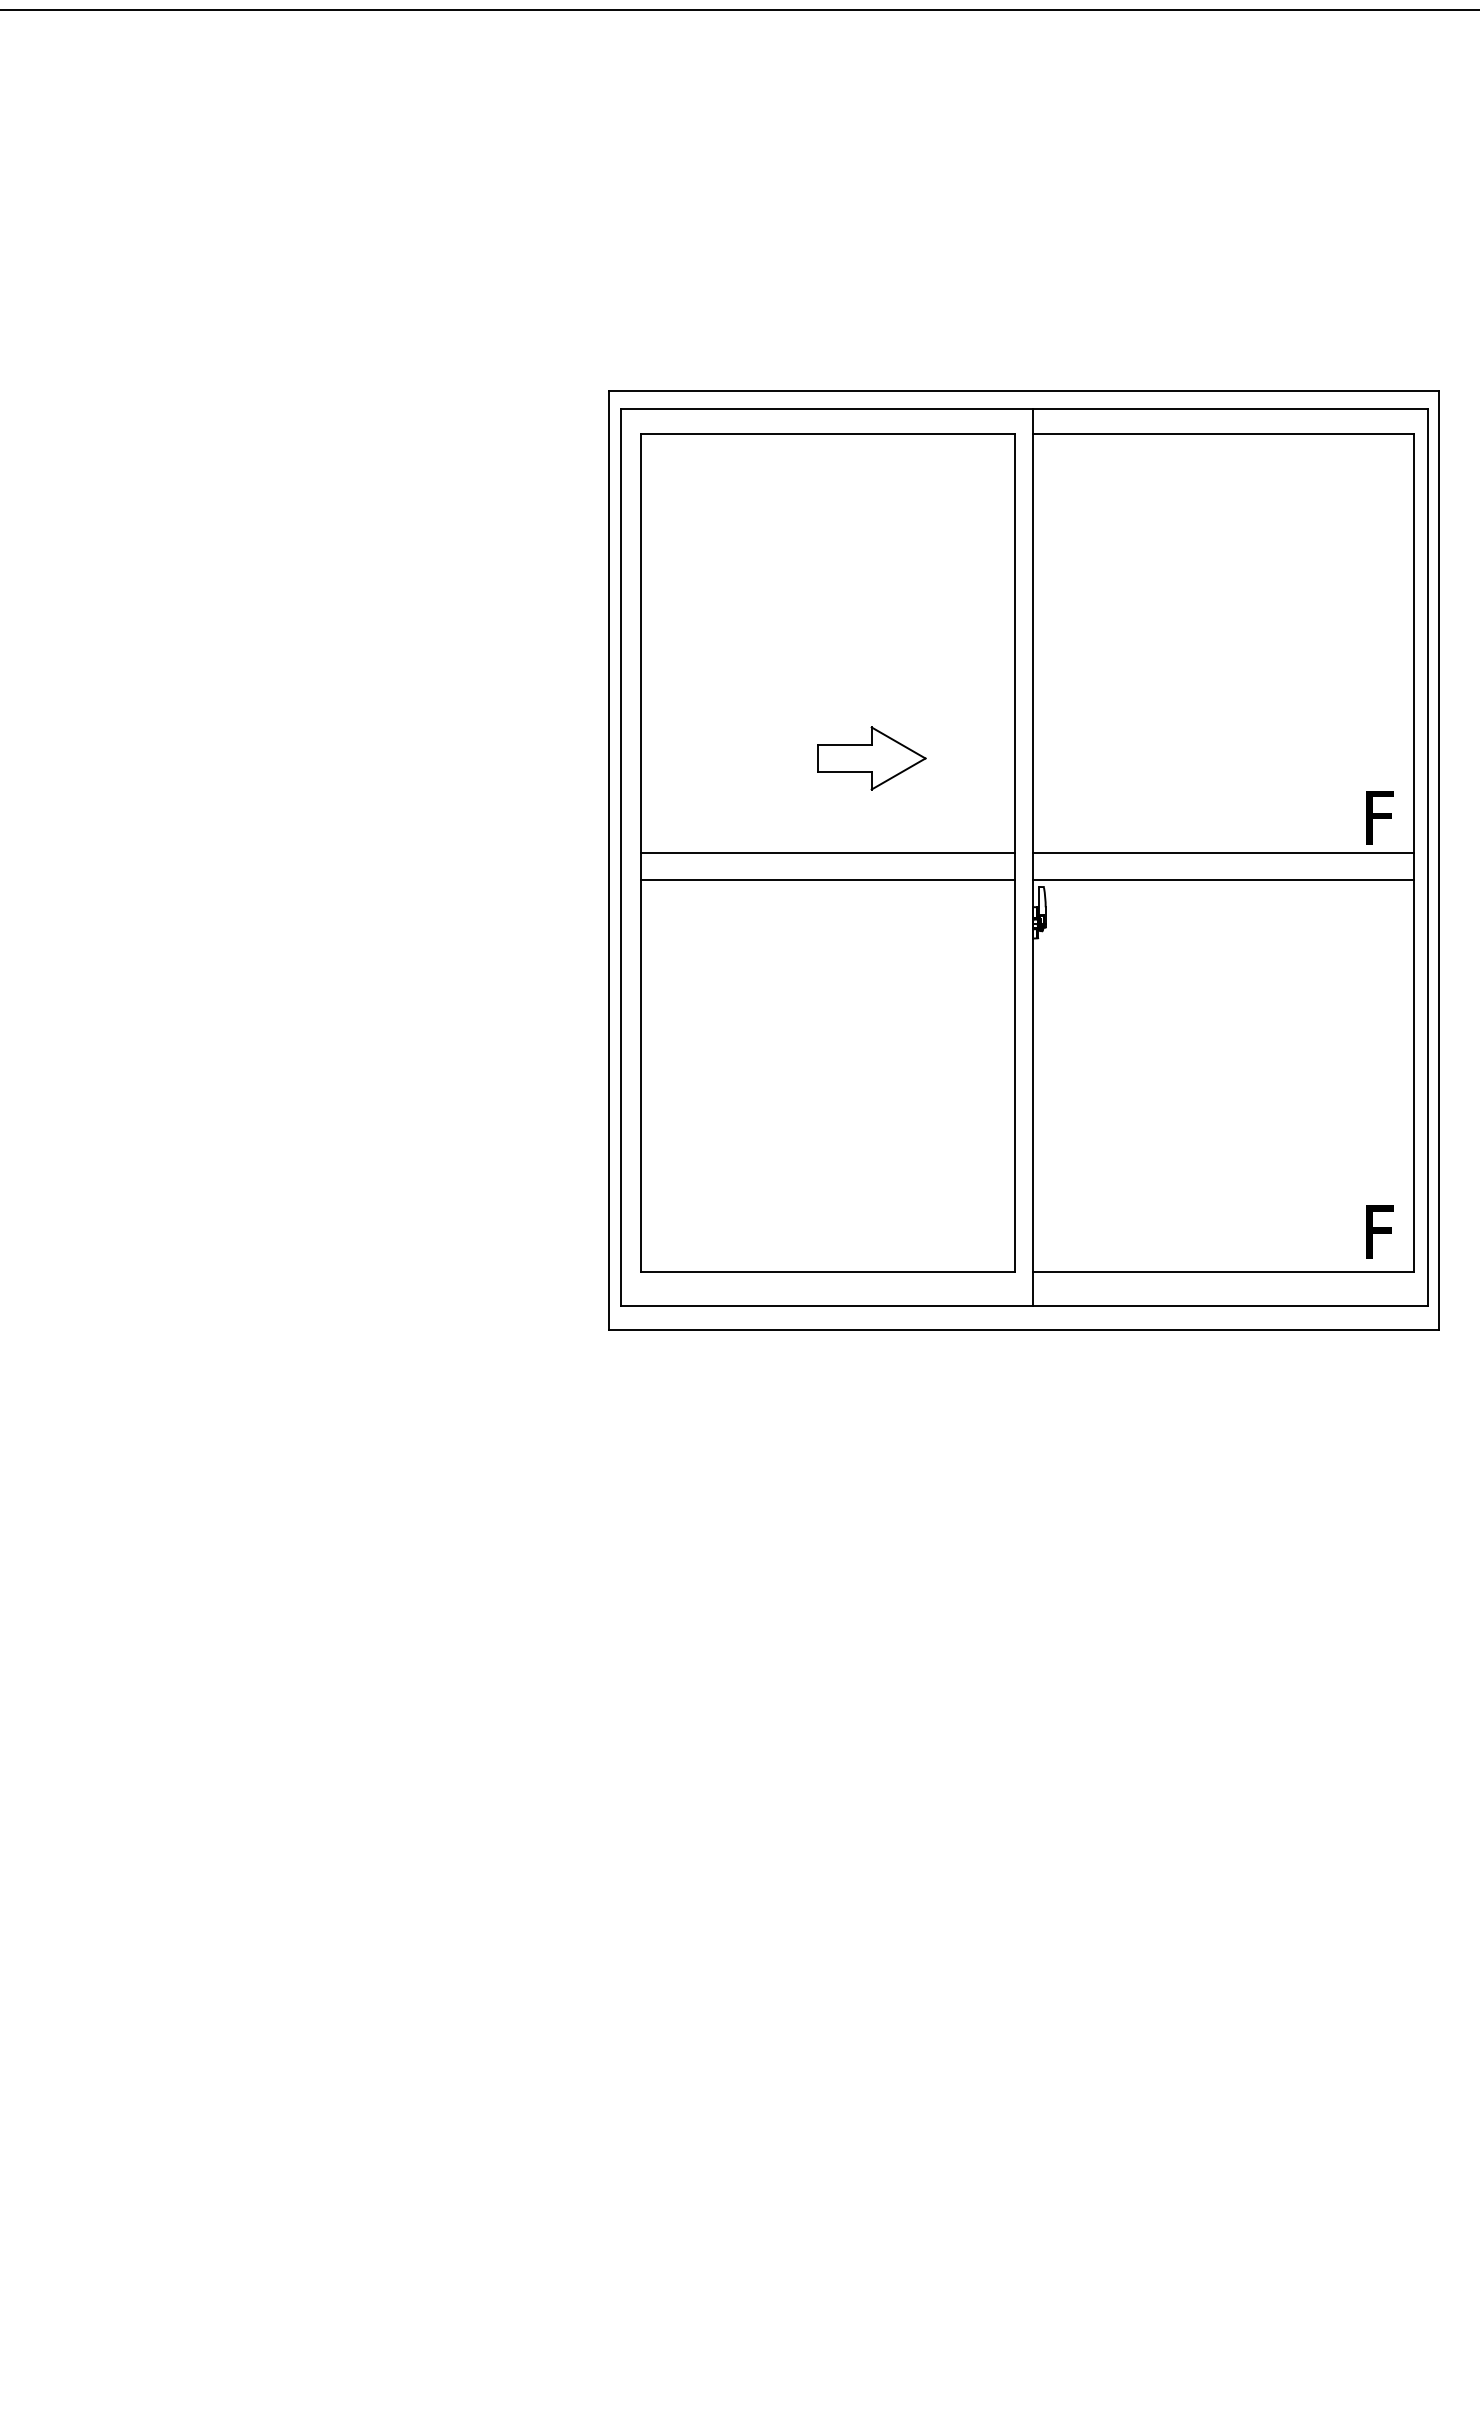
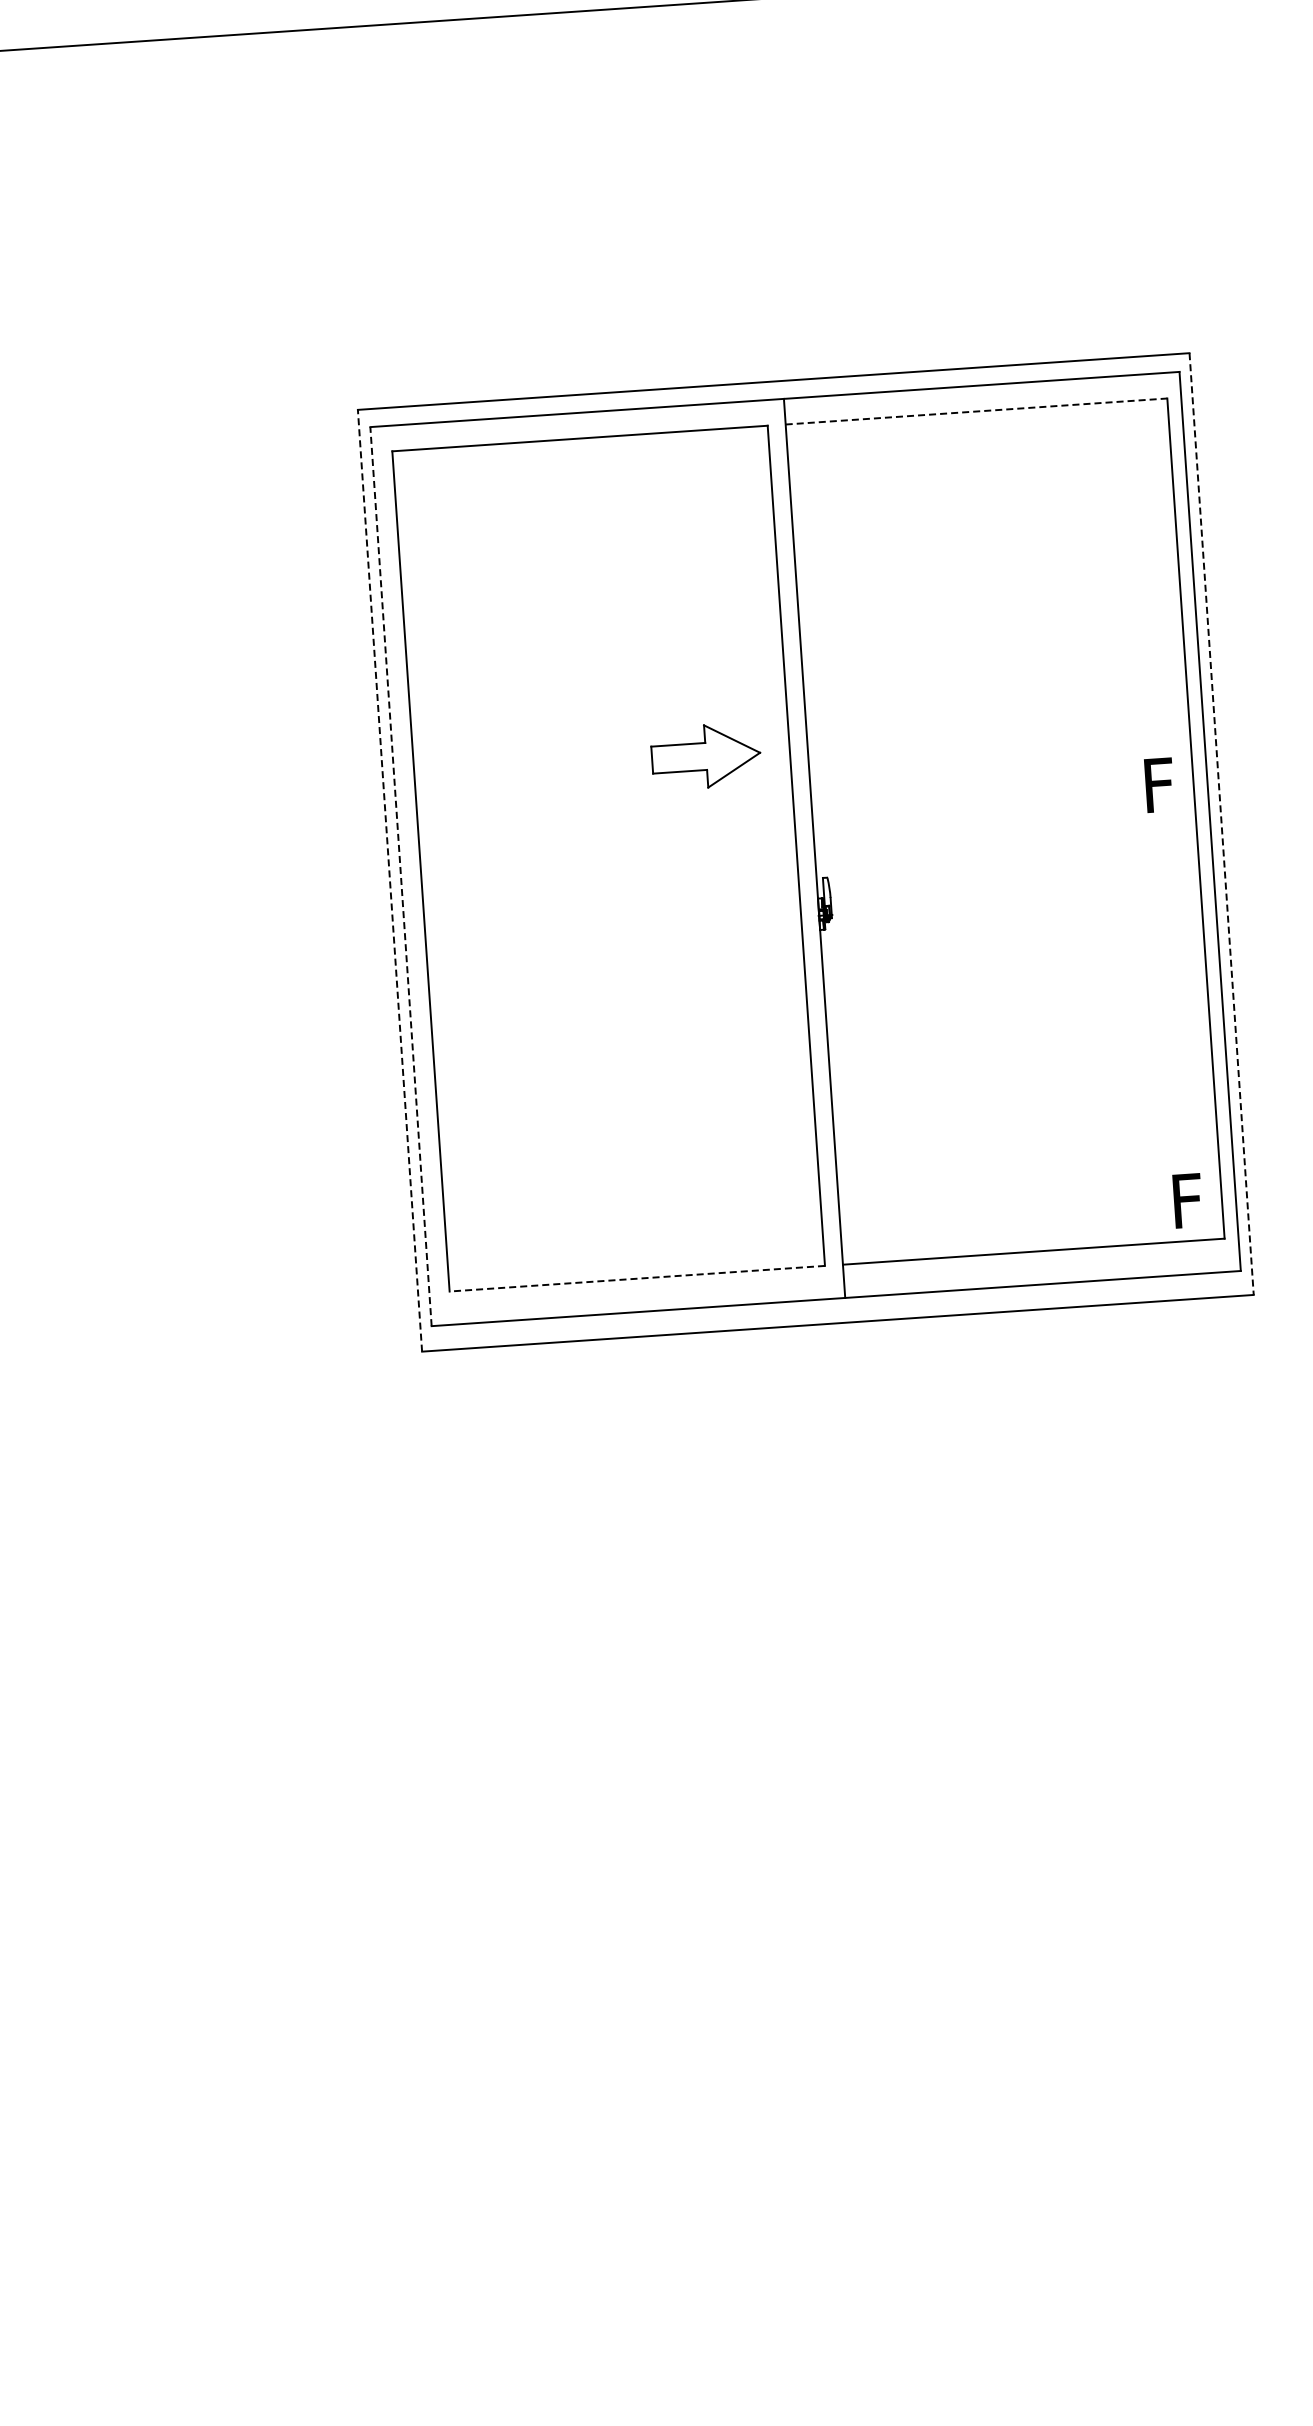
line: (1223, 434) -> (976, 411), solid -> dashed
part: (871, 758) -> (705, 756), moved
line: (827, 852) -> (608, 857), removed
line: (1223, 852) -> (1005, 830), removed
line: (620, 856) -> (400, 876), solid -> dashed
line: (609, 860) -> (390, 880), solid -> dashed
line: (1438, 860) -> (1221, 824), solid -> dashed
line: (827, 879) -> (609, 884), removed
line: (1223, 879) -> (1006, 857), removed
line: (827, 1272) -> (636, 1278), solid -> dashed

